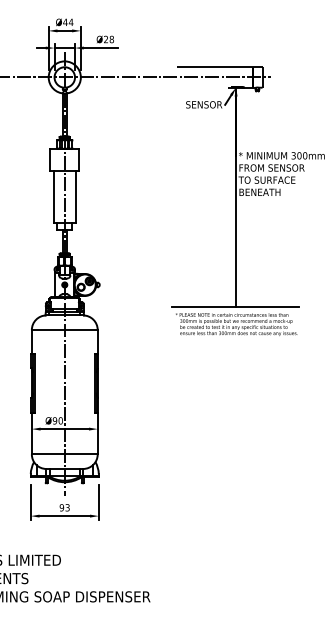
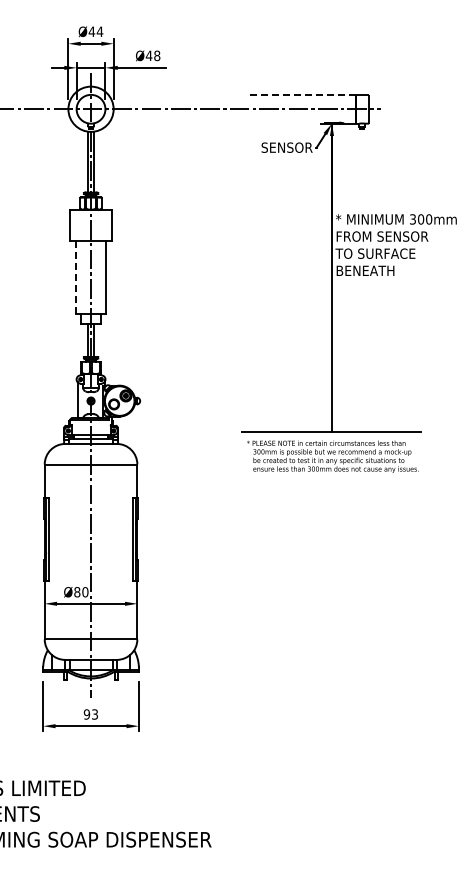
text: (105, 39) -> (148, 55), Ø28 -> Ø48
line: (215, 66) -> (302, 94), solid -> dashed
line: (53, 197) -> (75, 277), solid -> dashed
text: (55, 421) -> (77, 592), Ø90 -> Ø80

